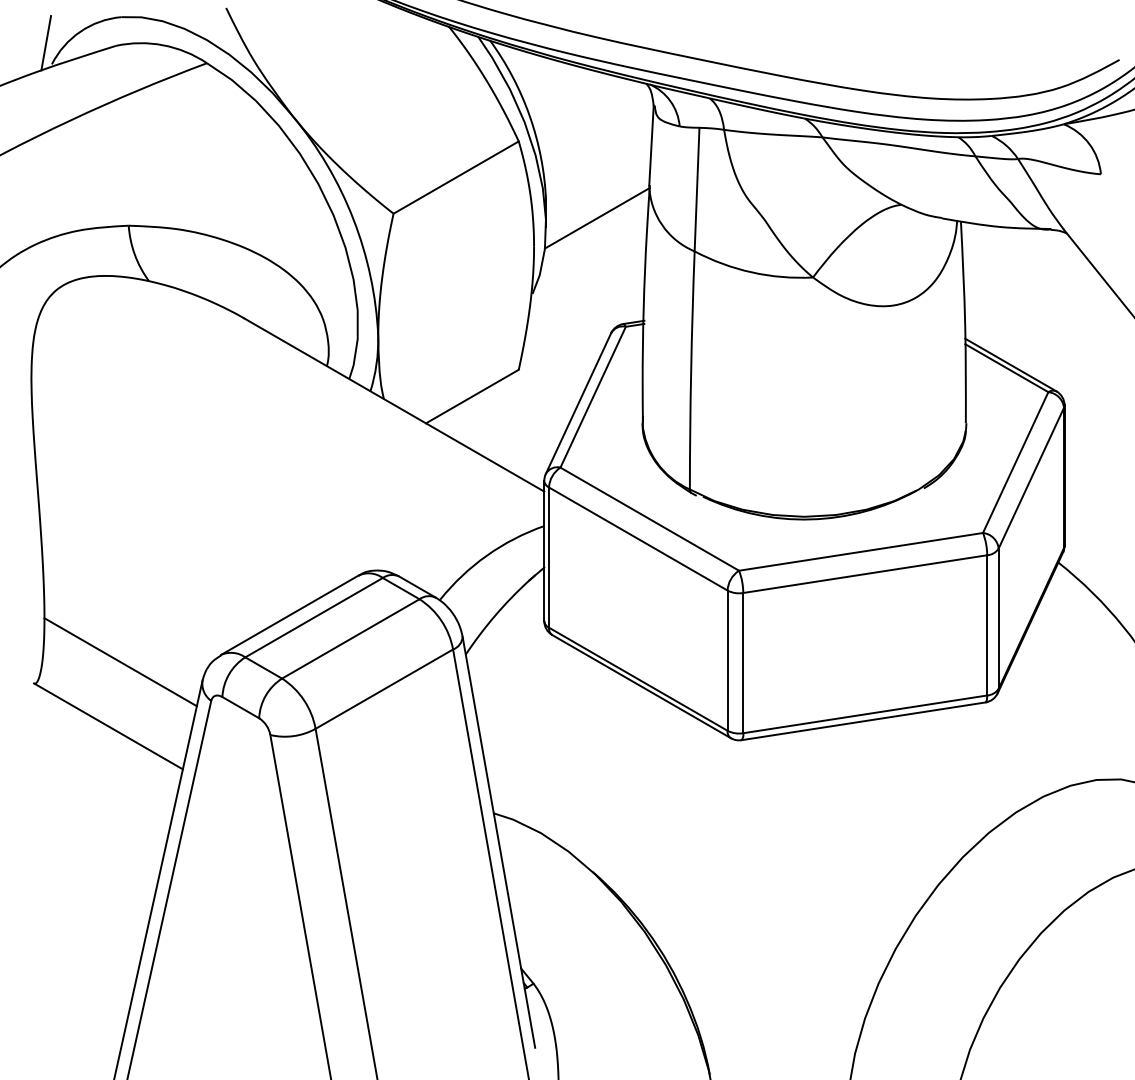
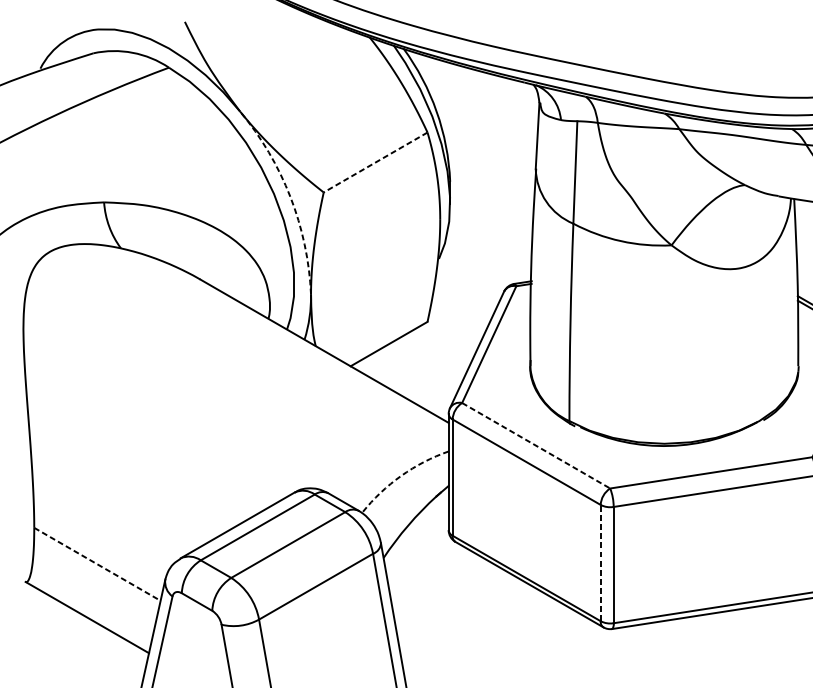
line: (46, 42) -> (35, 50), removed
line: (455, 177) -> (375, 162), solid -> dashed
line: (596, 218) -> (491, 196), removed
arc: (353, 219) -> (290, 197), solid -> dashed
line: (650, 519) -> (536, 446), solid -> dashed
arc: (487, 555) -> (401, 475), solid -> dashed
line: (727, 660) -> (600, 562), solid -> dashed
line: (120, 662) -> (97, 564), solid -> dashed

